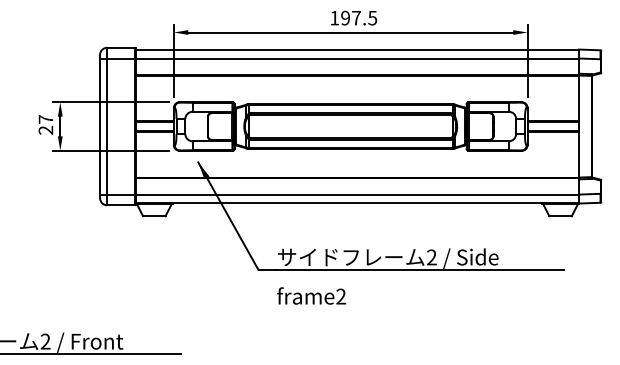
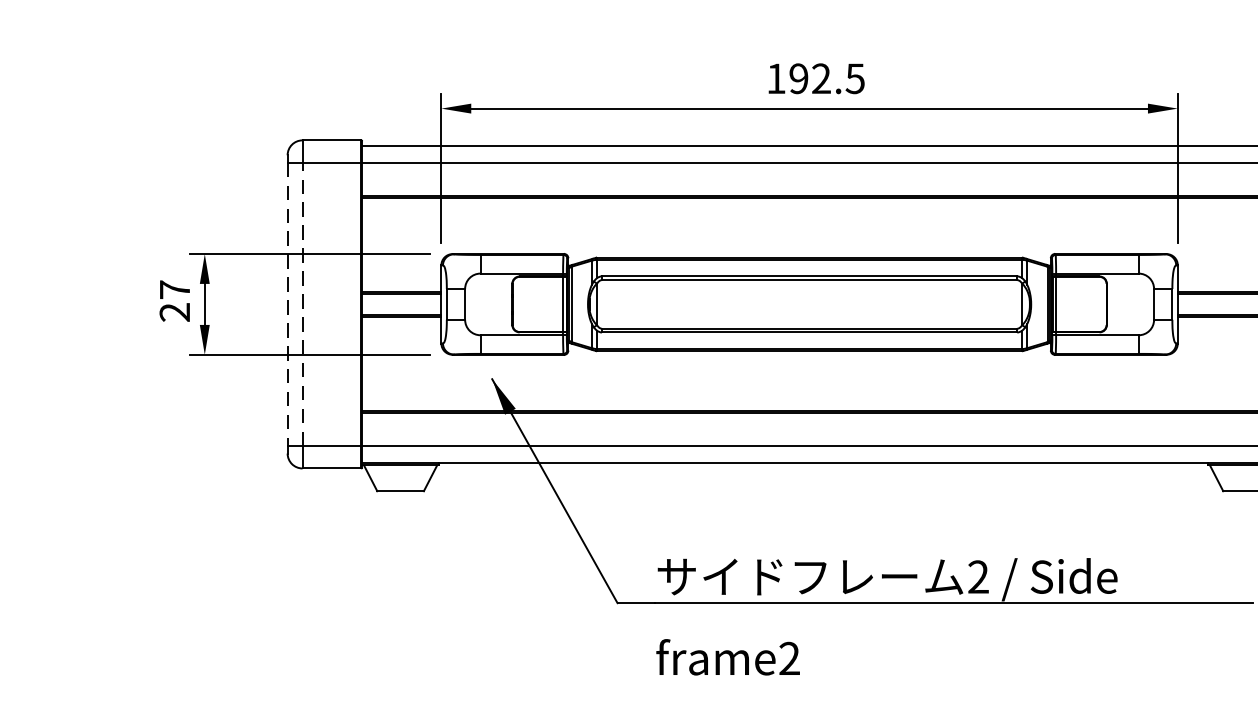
text: (356, 17) -> (821, 77), 197.5 -> 192.5
line: (107, 126) -> (303, 304), solid -> dashed
line: (100, 127) -> (288, 306), solid -> dashed

